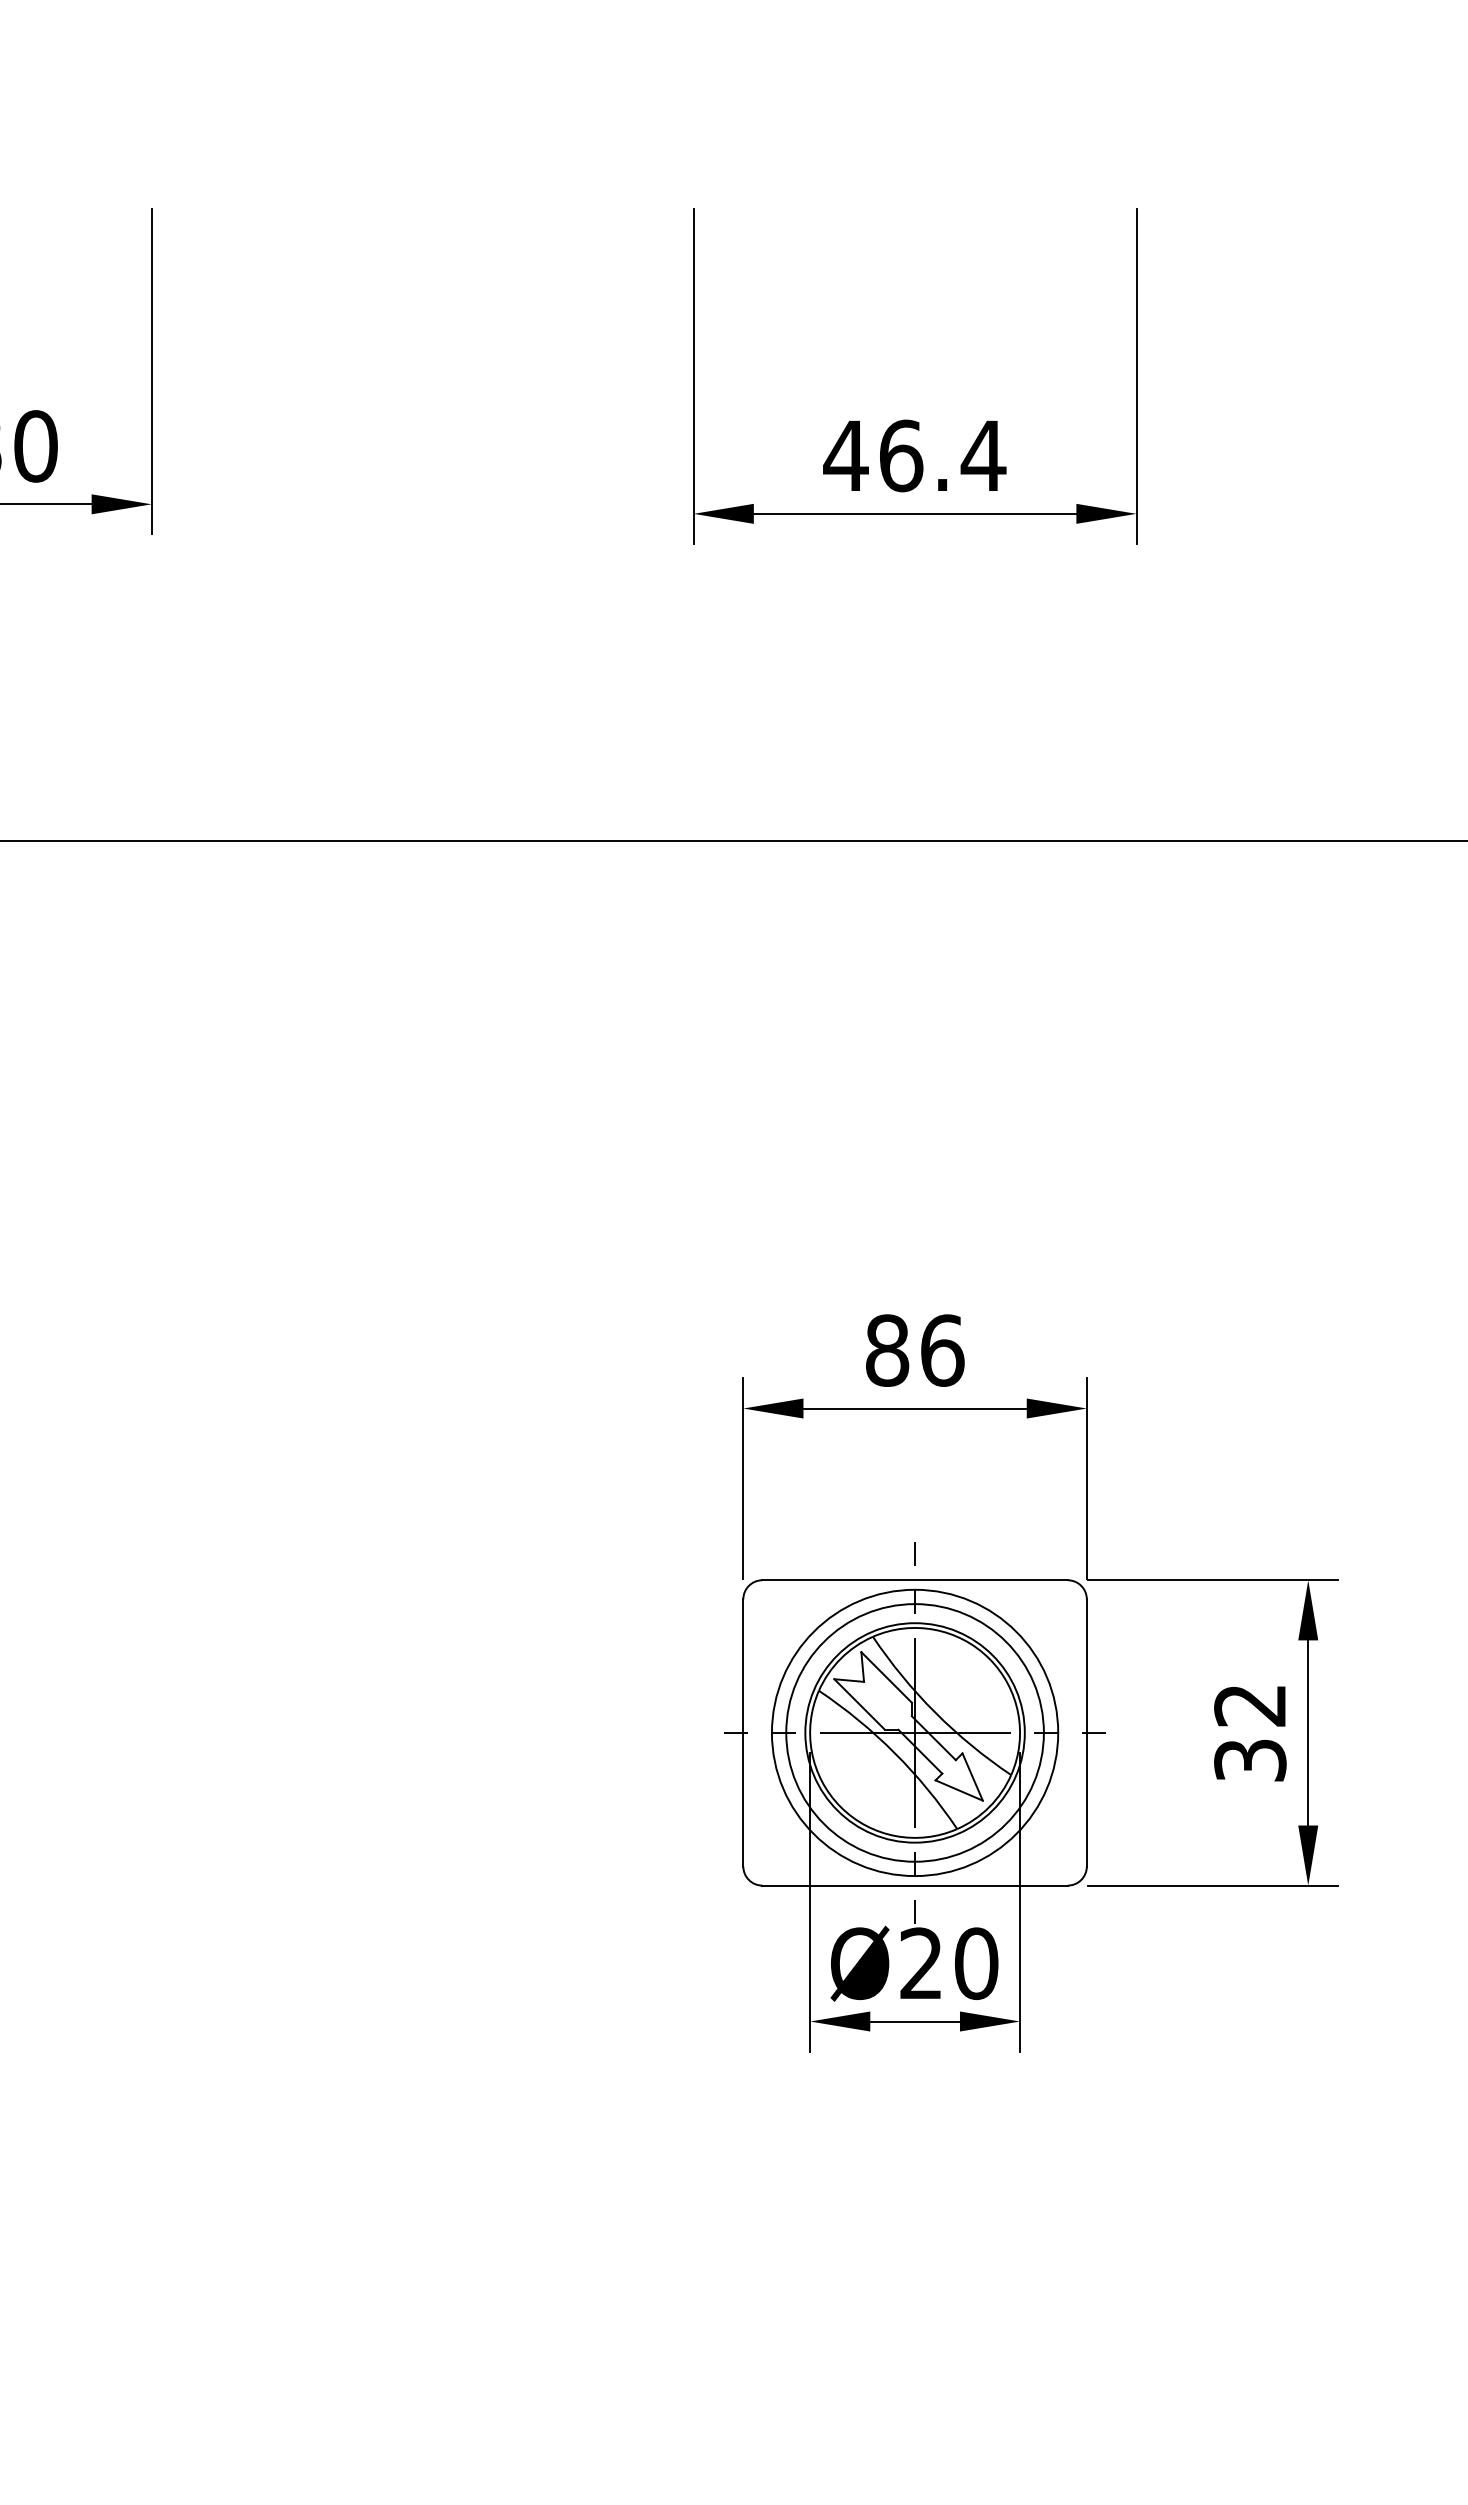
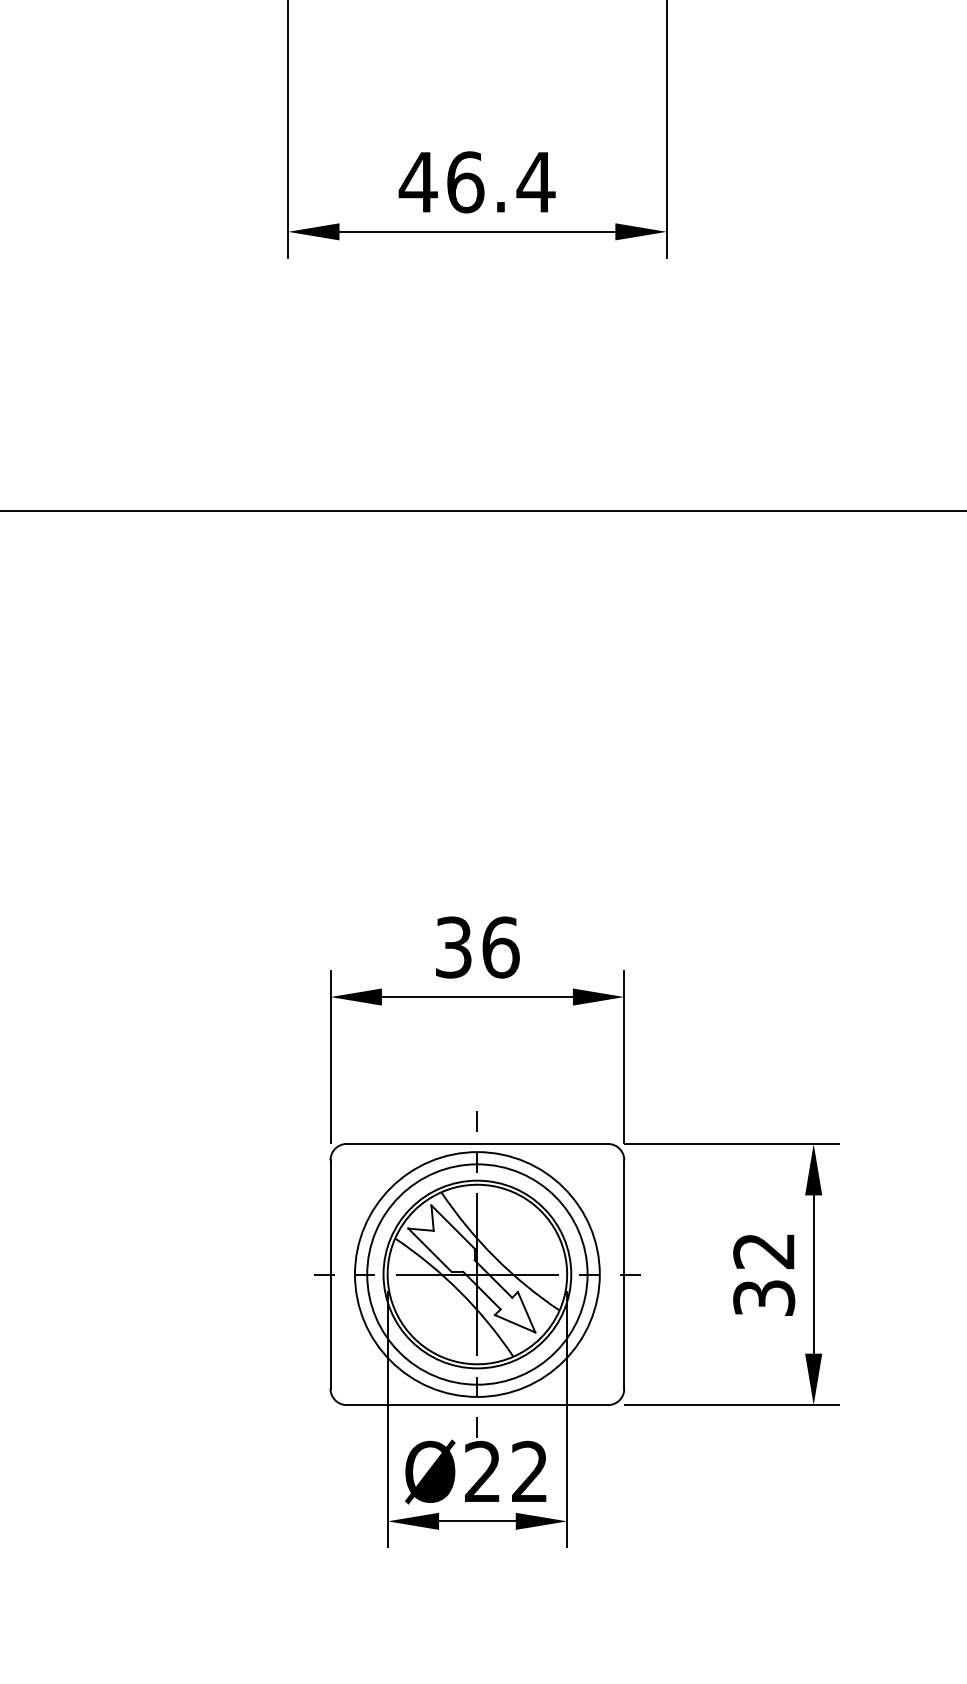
text: (887, 1350) -> (453, 947), 86 -> 36
text: (976, 1963) -> (529, 1471), Ø20 -> Ø22

